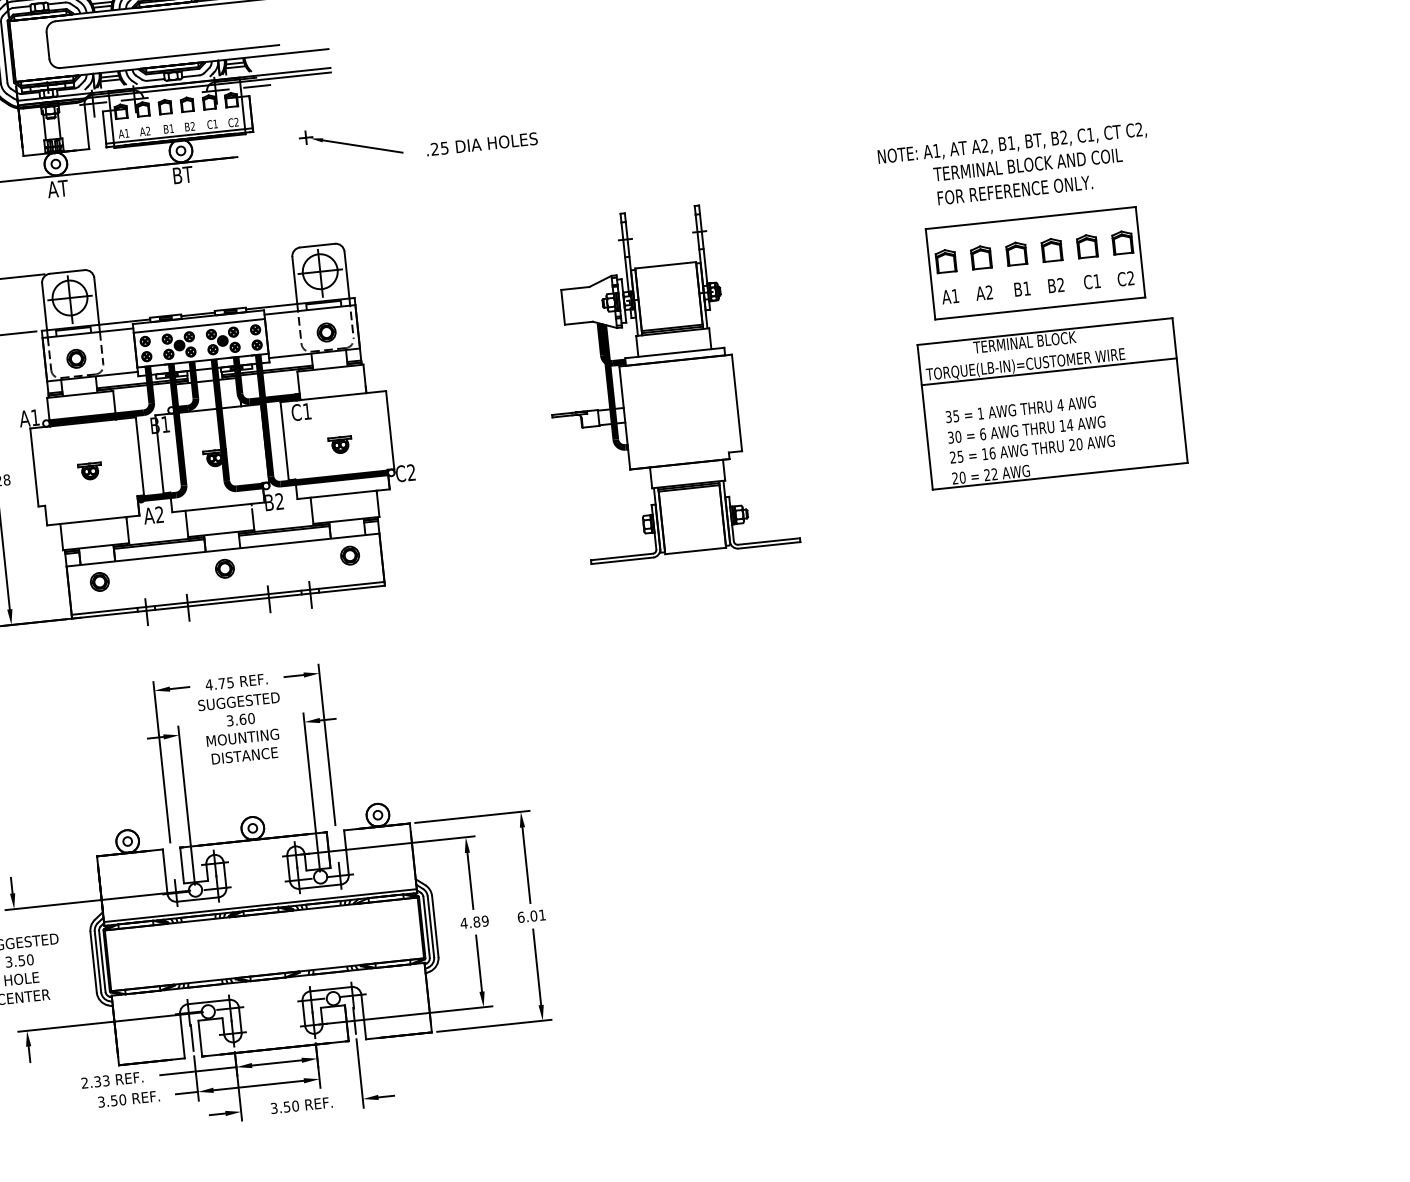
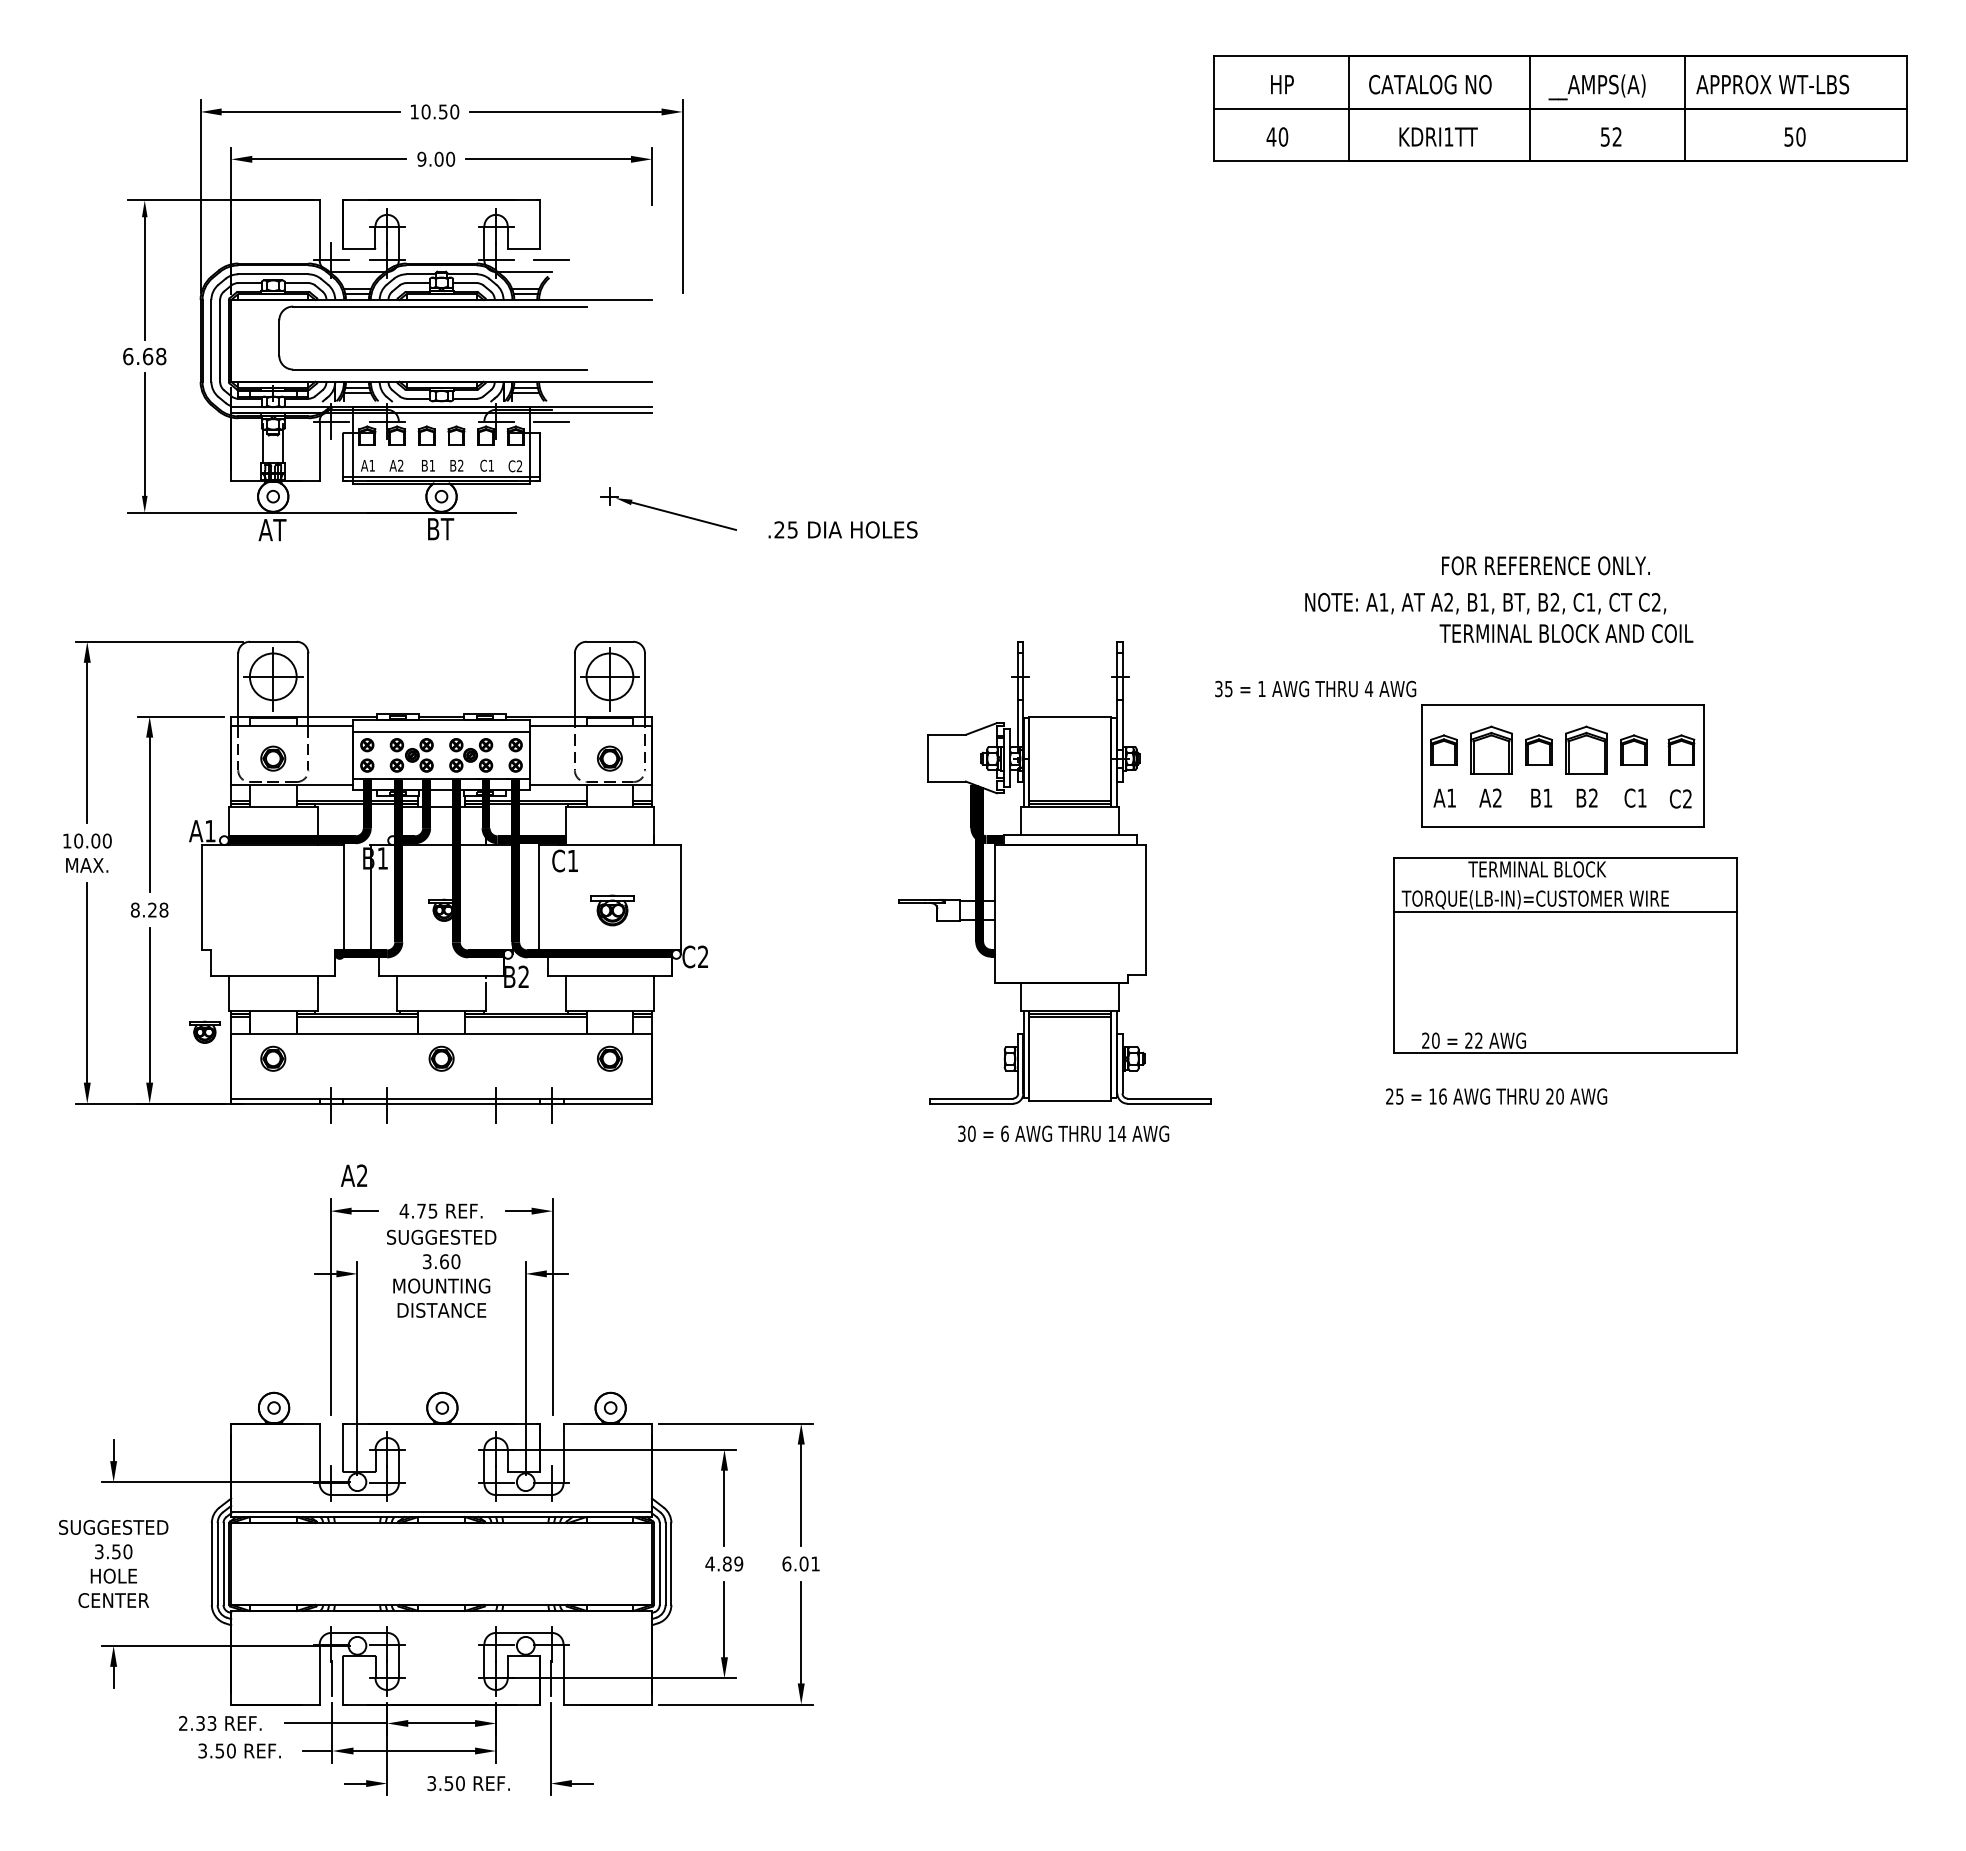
text: (1012, 143) -> (1485, 603), moved
text: (1014, 190) -> (1545, 565), moved
part: (1051, 249) -> (1586, 749), size x1.6
part: (981, 256) -> (1491, 749), size x1.6
text: (1020, 409) -> (1315, 688), moved
text: (1026, 429) -> (1063, 1133), moved
part: (340, 444) -> (612, 909), size x1.4
text: (1032, 449) -> (1496, 1096), moved
part: (89, 470) -> (204, 1031), moved
text: (153, 515) -> (354, 1175), moved

